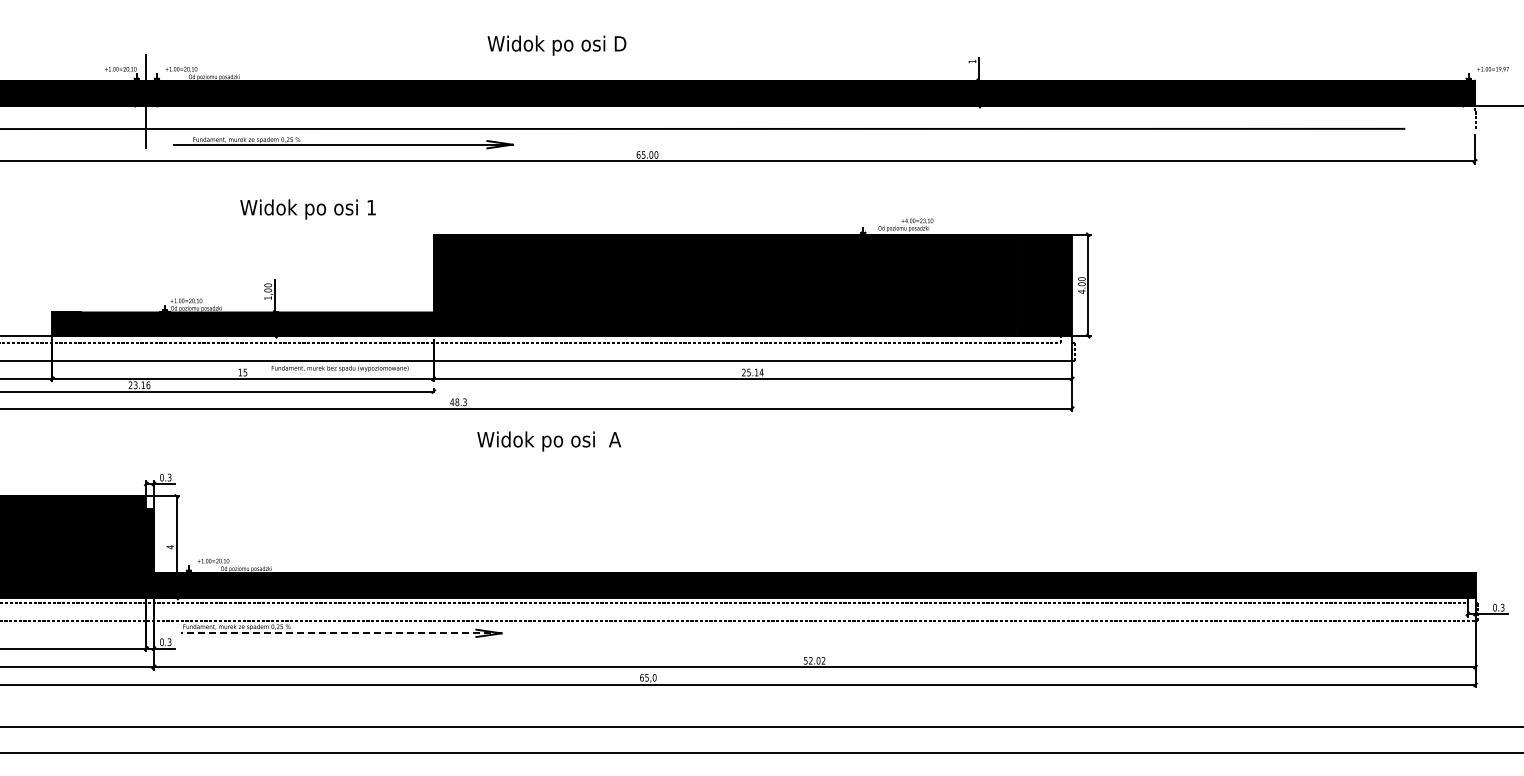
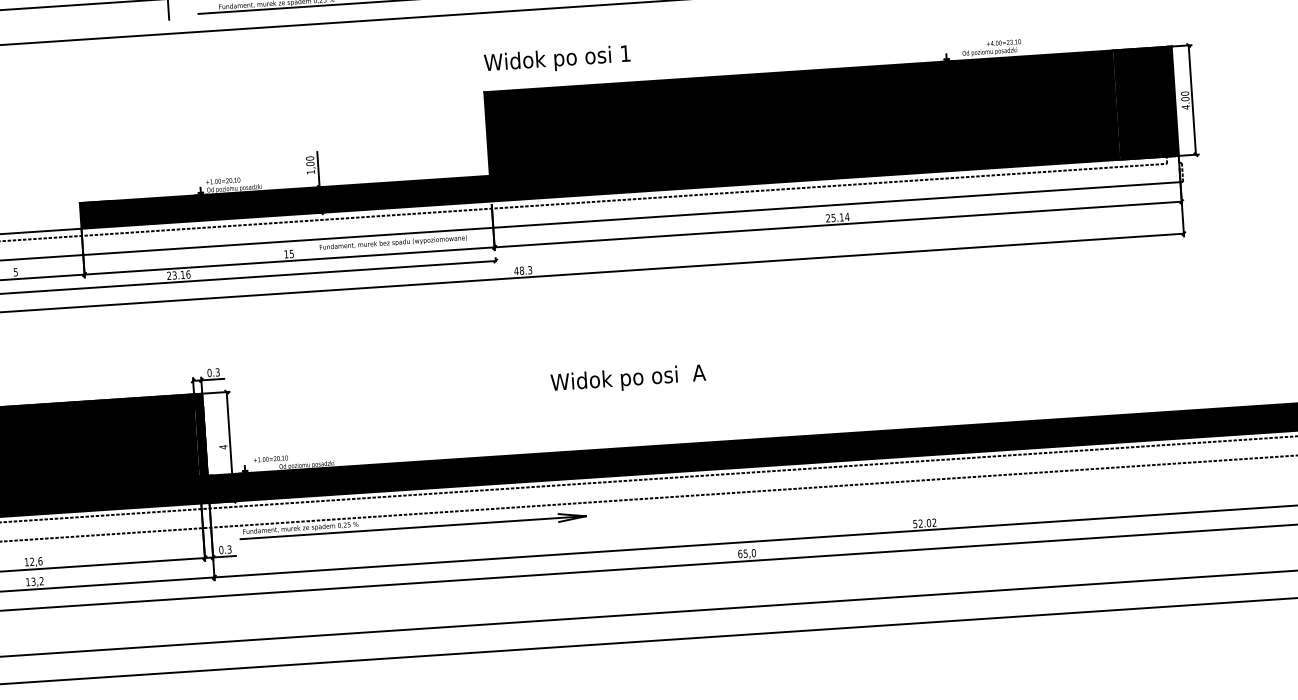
text: (307, 209) -> (556, 60), moved
text: (548, 441) -> (627, 379), moved
fill: (149, 502) -> (197, 400), added
line: (341, 633) -> (413, 527), dashed -> solid

